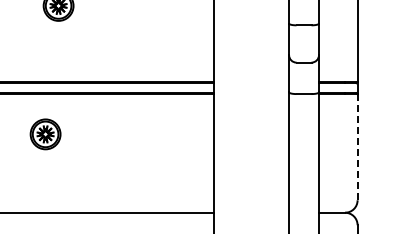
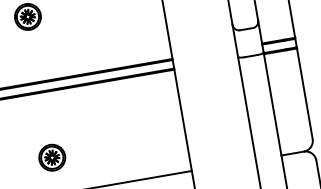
part: (45, 134) -> (52, 157), moved
line: (357, 147) -> (304, 93), dashed -> solid

